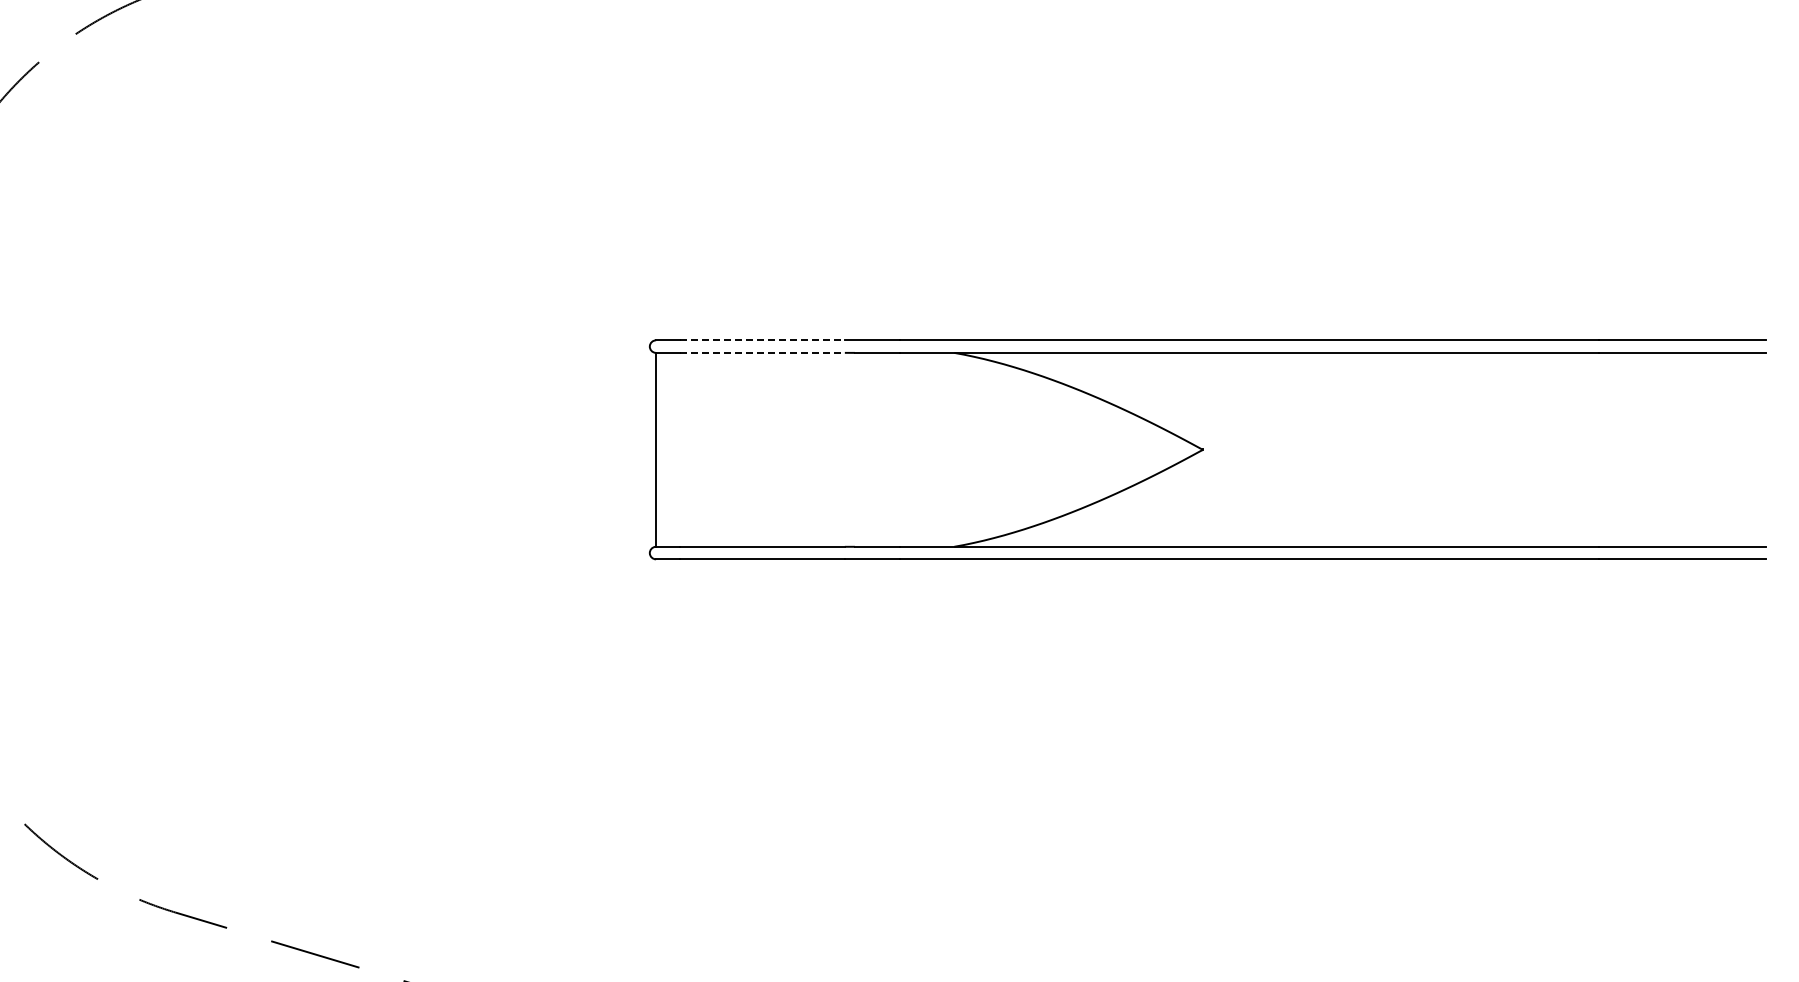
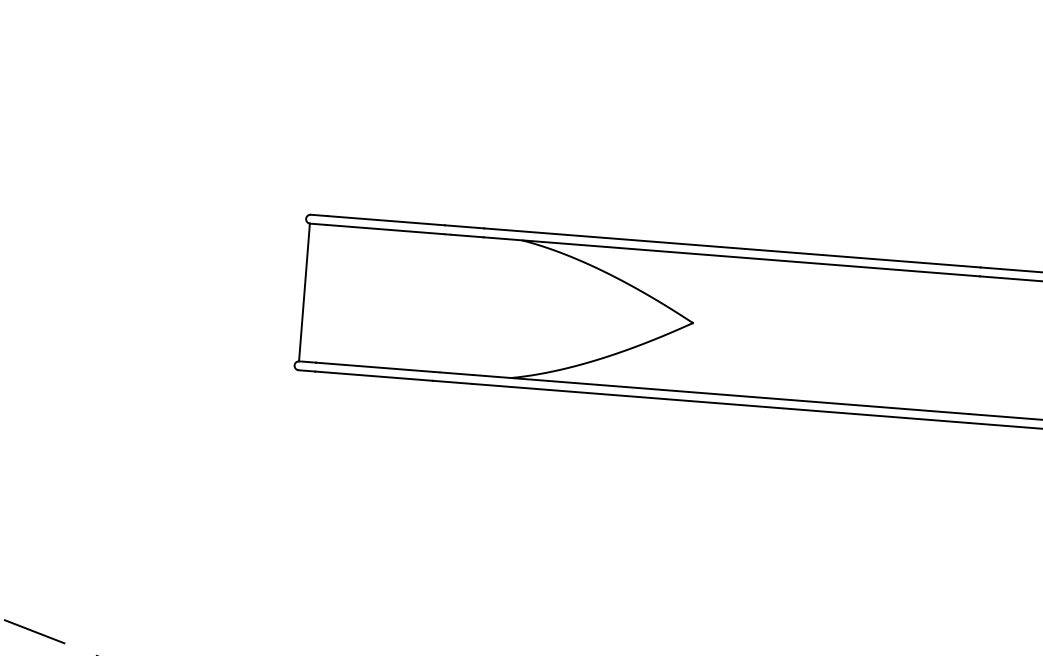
line: (762, 340) -> (386, 220), dashed -> solid
line: (762, 352) -> (385, 229), dashed -> solid

